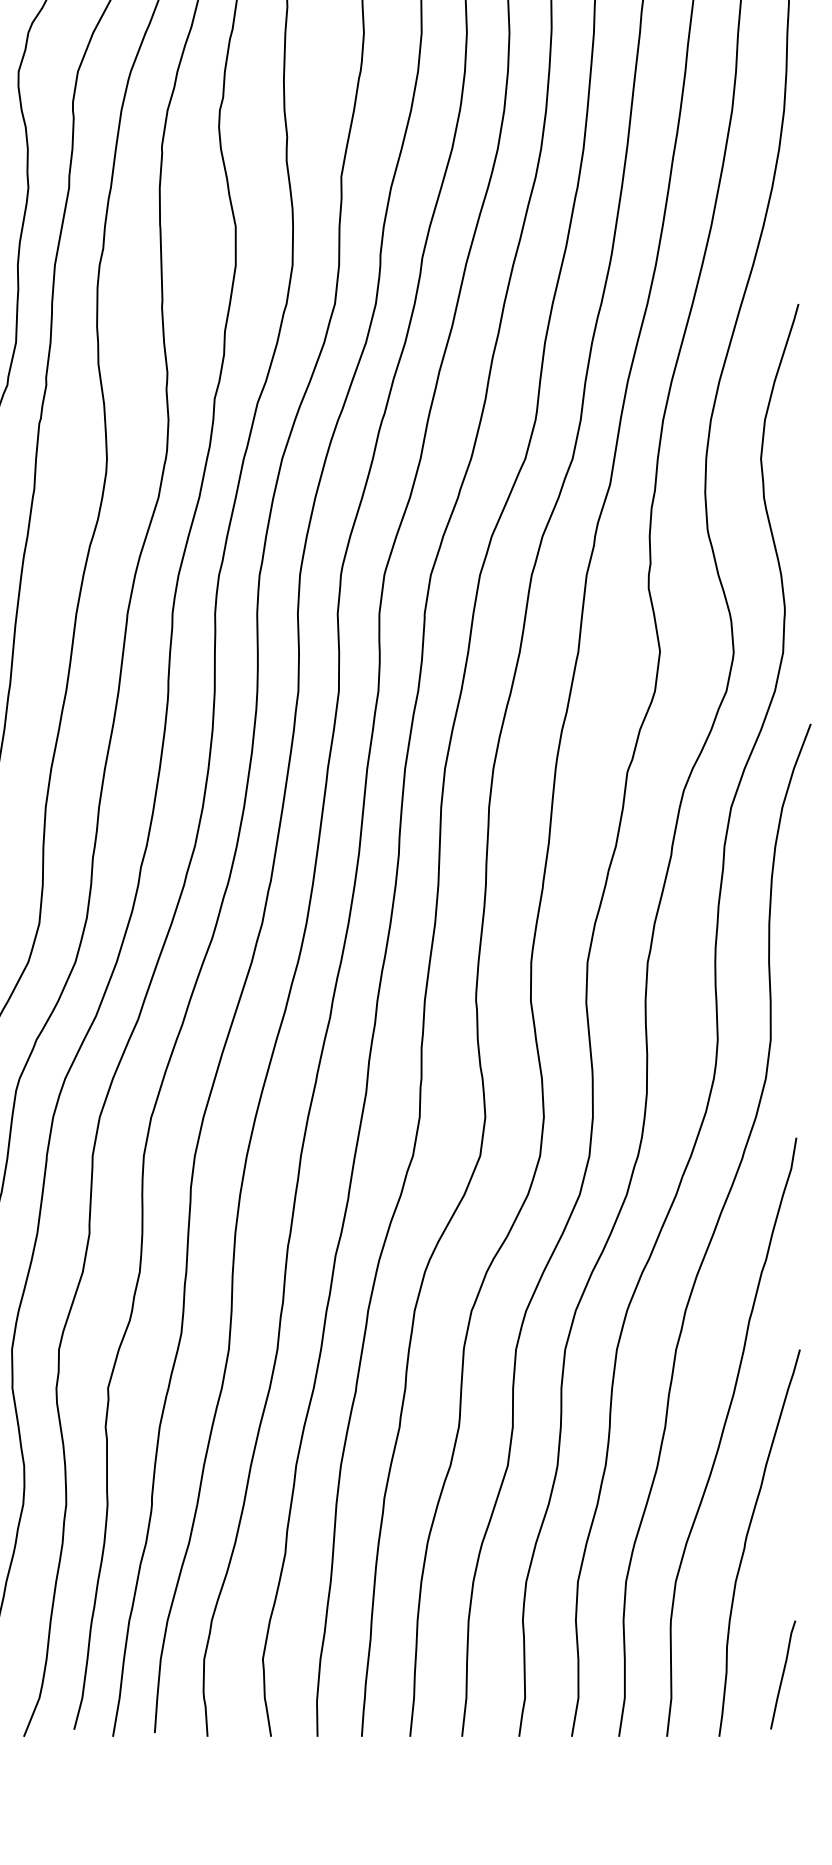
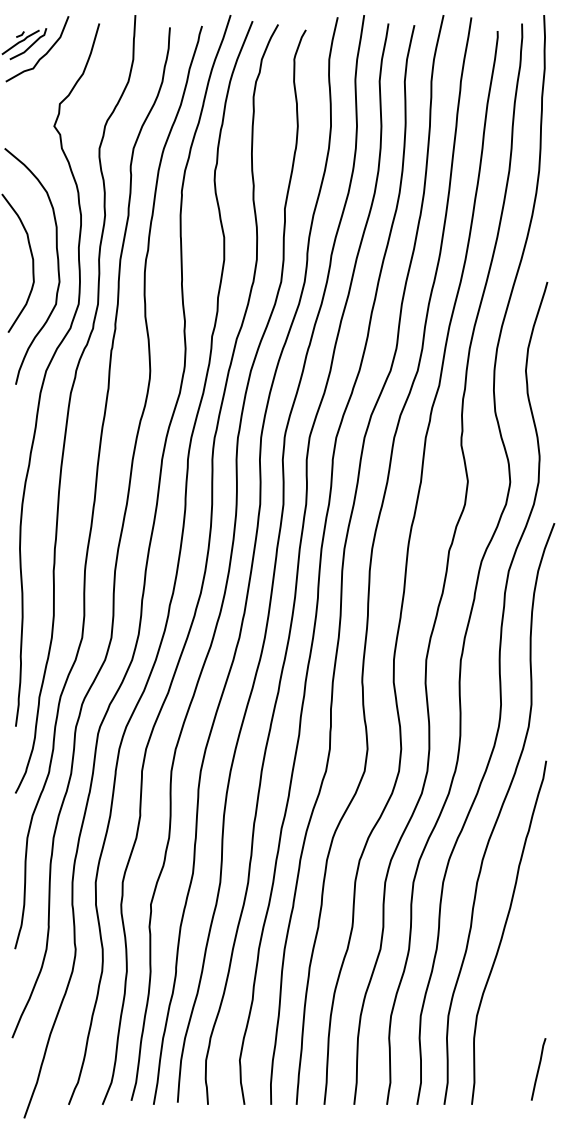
curve: (748, 1539) -> (518, 991), removed

